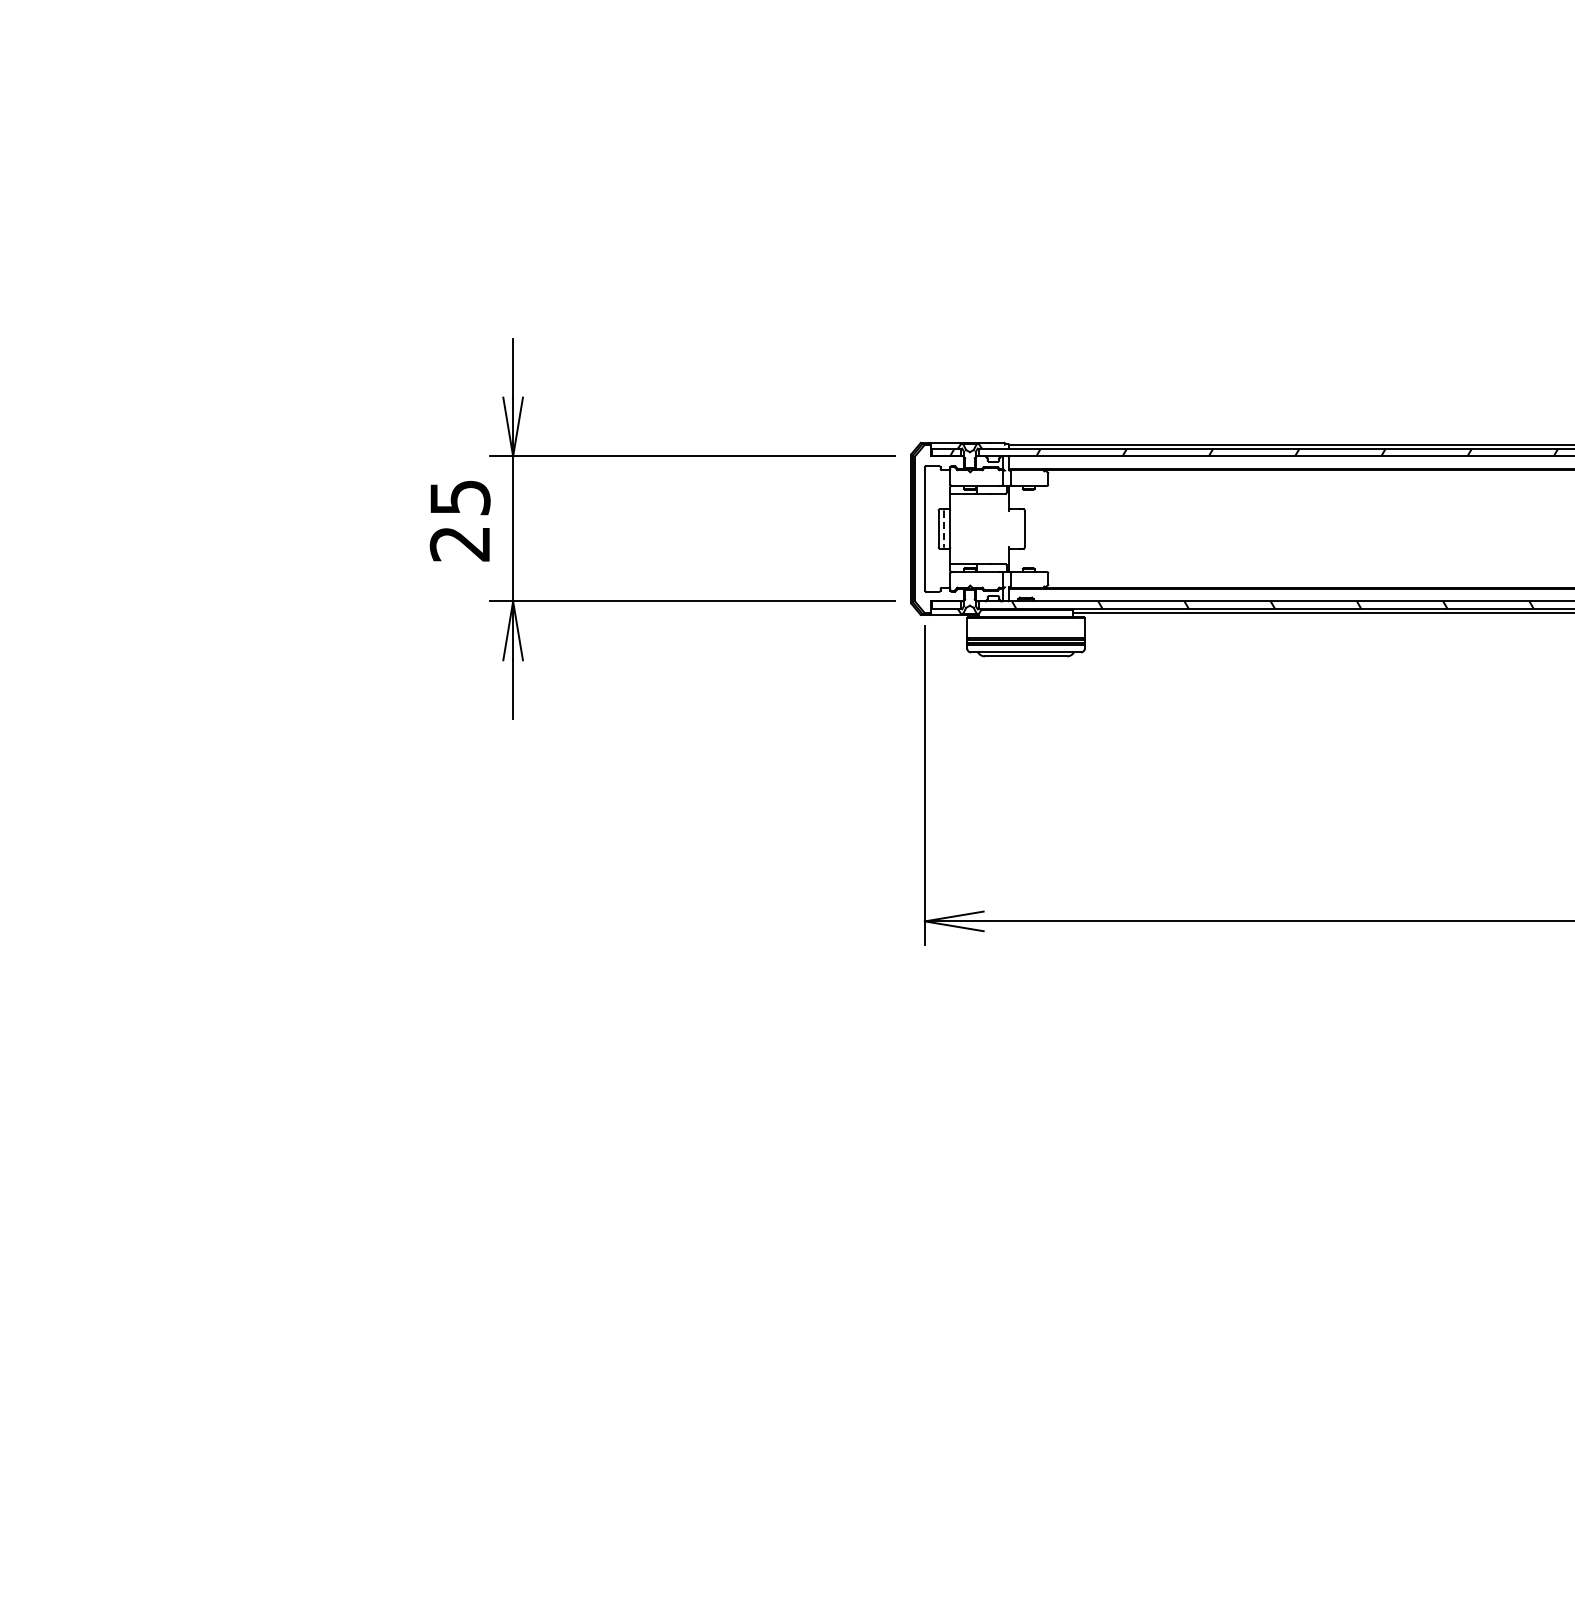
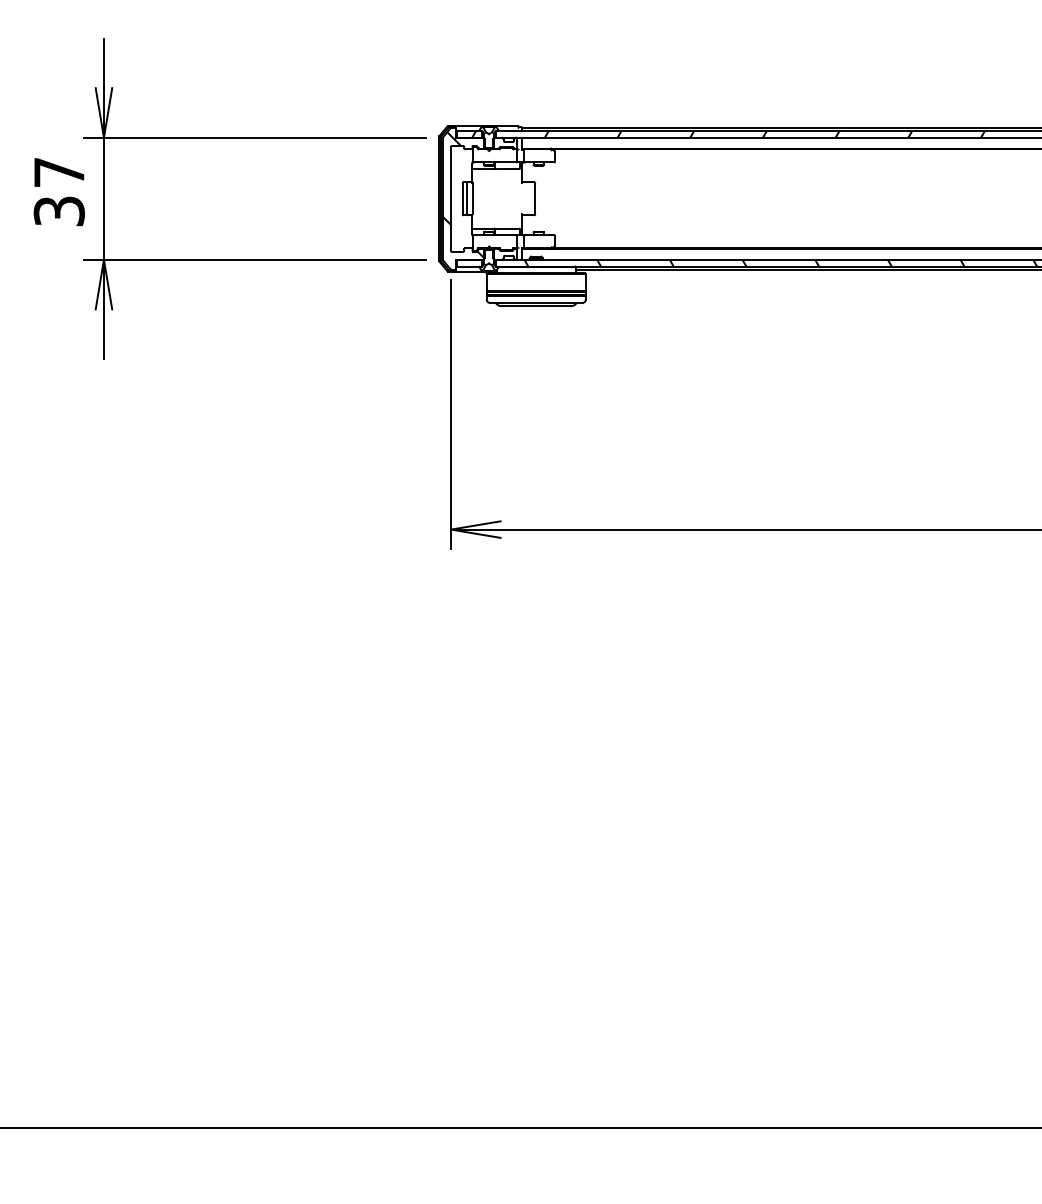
text: (459, 520) -> (58, 191), 25 -> 37
hatch: (939, 524) -> (463, 195), added
line: (943, 529) -> (466, 199), dashed -> solid

